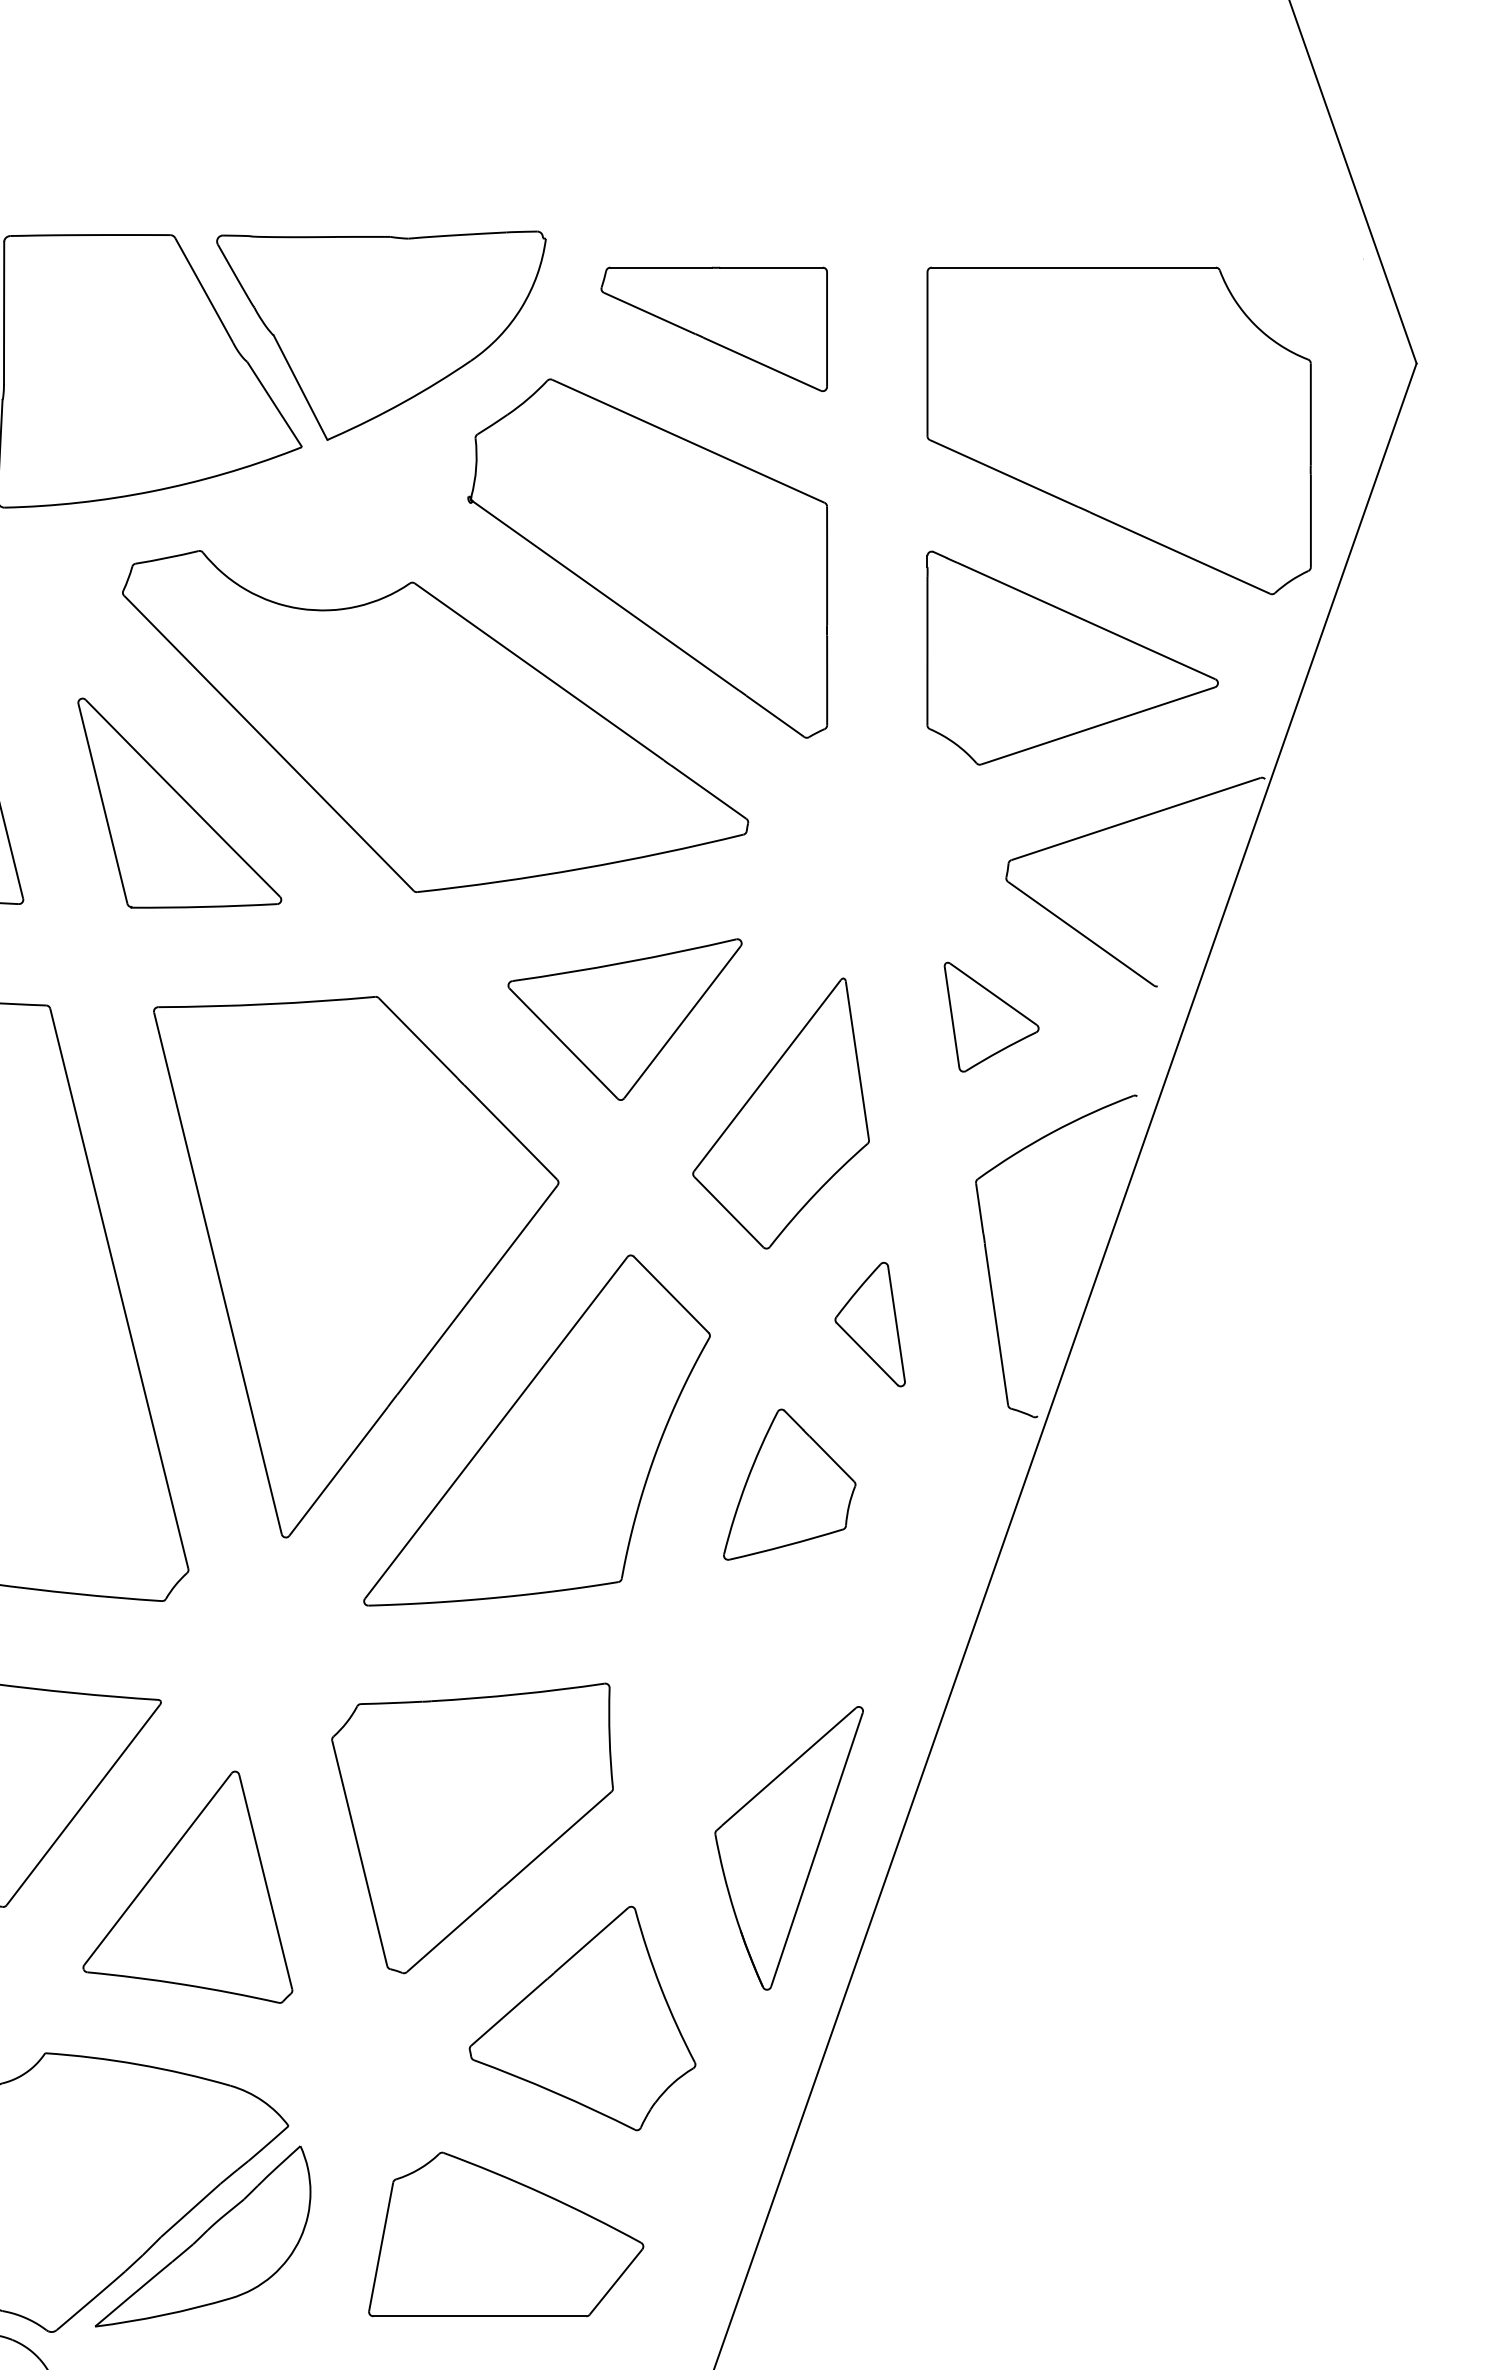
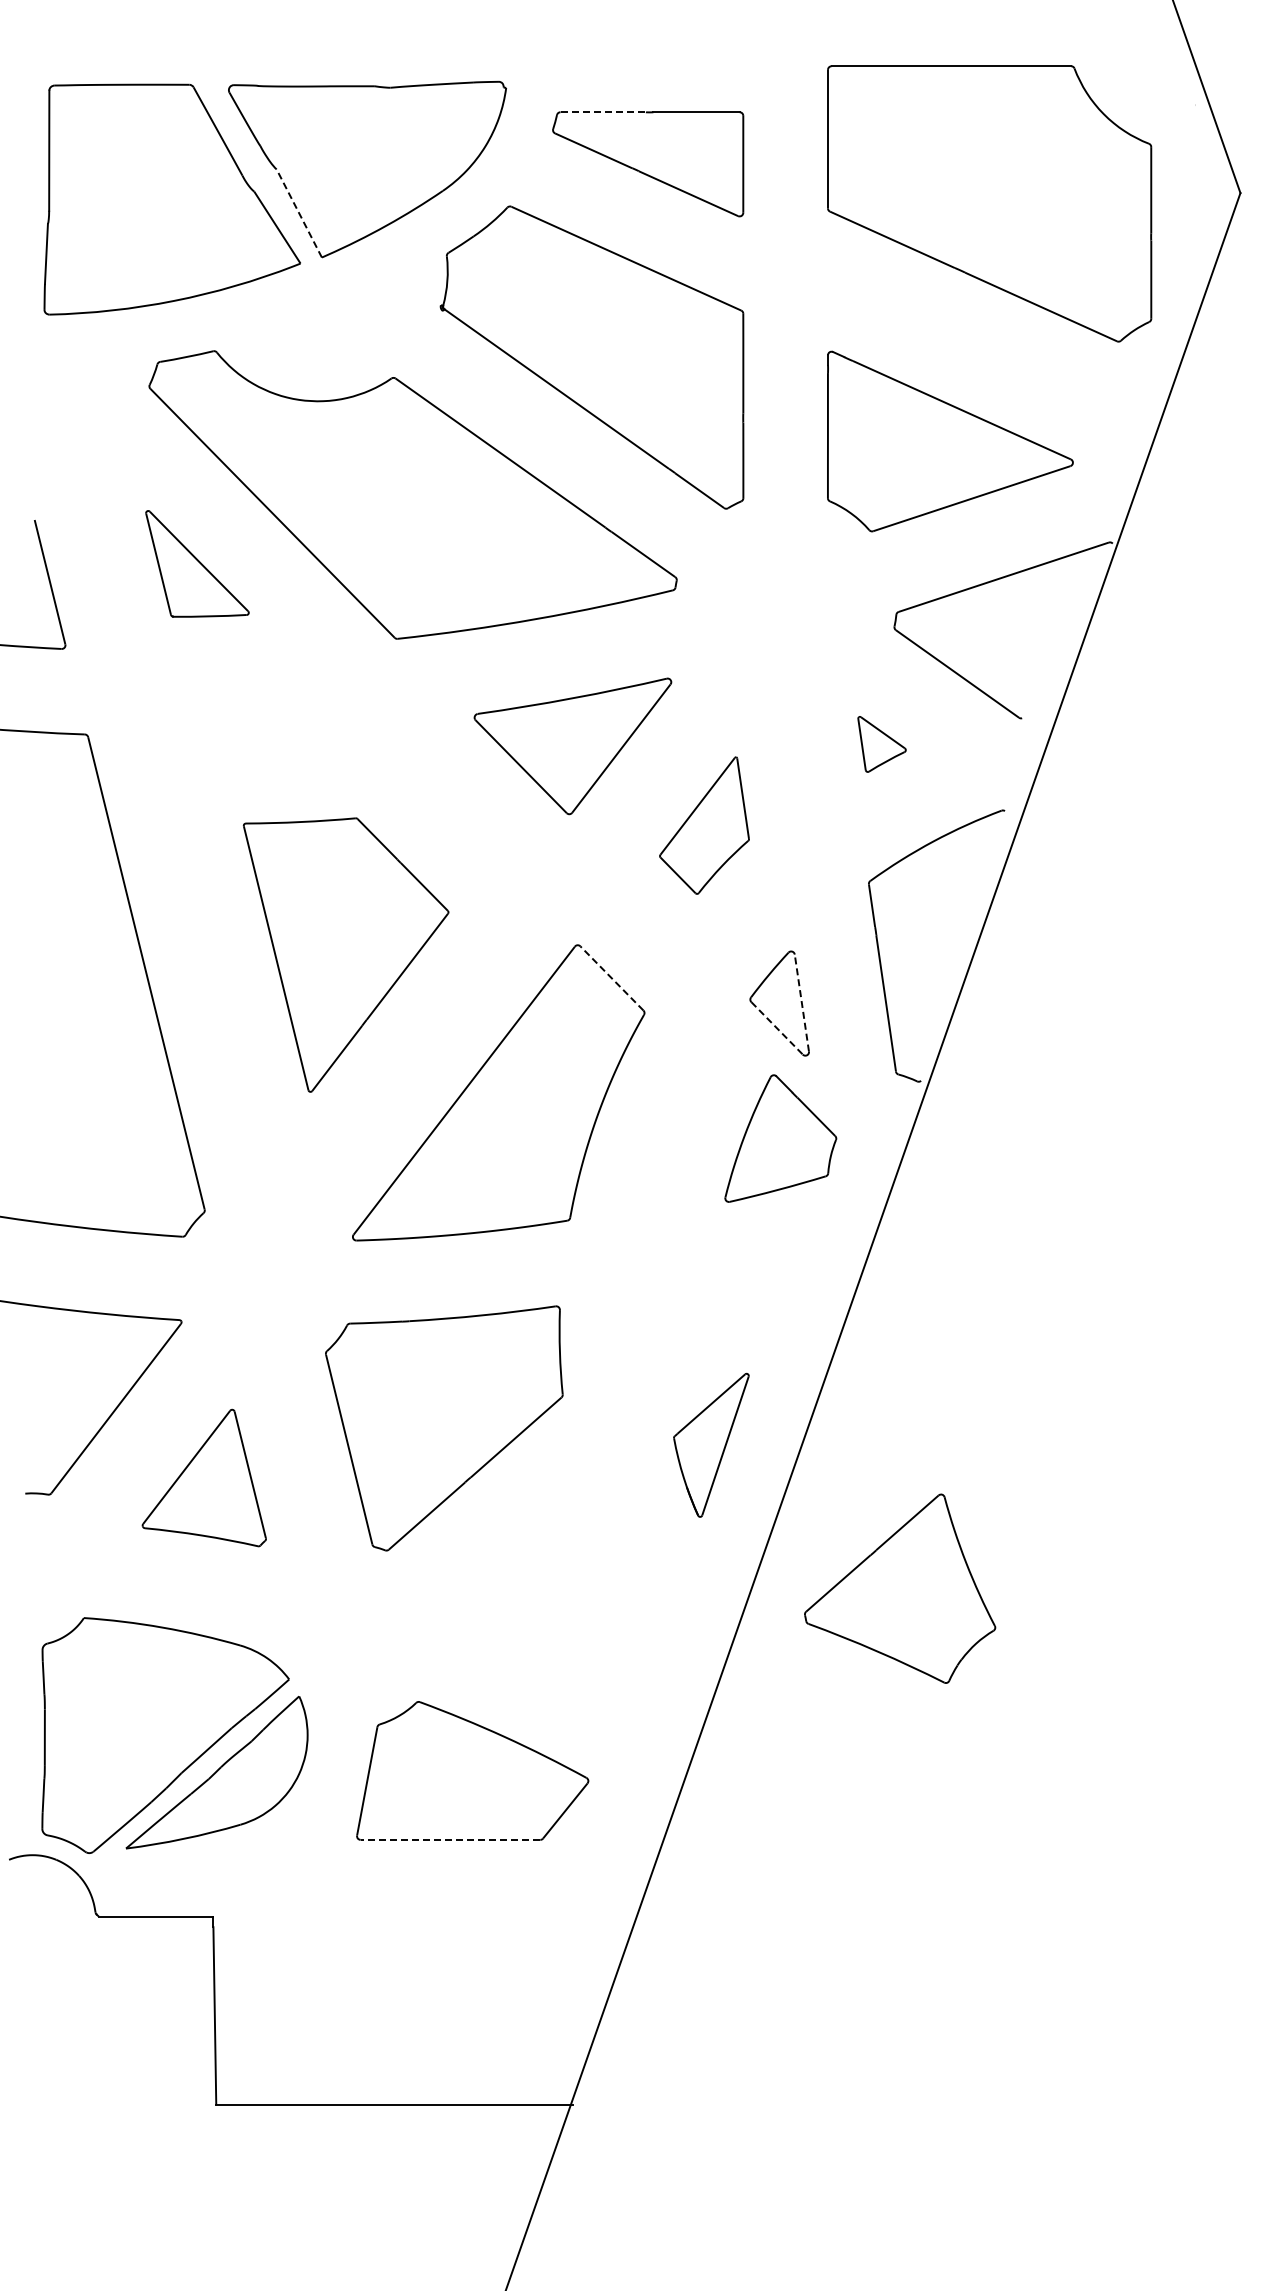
line: (661, 267) -> (603, 112), solid -> dashed
line: (300, 387) -> (299, 213), solid -> dashed
part: (1119, 430) -> (989, 203), moved
part: (179, 802) -> (197, 563), size x0.6
part: (990, 1017) -> (881, 744), size x0.6
part: (781, 1113) -> (704, 825), size x0.6
part: (355, 1266) -> (345, 954), size x0.6
line: (670, 1294) -> (611, 978), solid -> dashed
line: (896, 1324) -> (801, 1003), solid -> dashed
line: (867, 1354) -> (777, 1028), solid -> dashed
part: (789, 1484) -> (780, 1138), moved
part: (789, 1848) -> (711, 1445), size x0.6
part: (188, 1886) -> (204, 1477), size x0.7
part: (583, 2018) -> (900, 1588), moved
line: (479, 2315) -> (450, 1839), solid -> dashed

